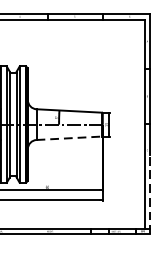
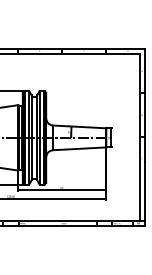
line: (69, 137) -> (79, 148), dashed -> solid
line: (150, 193) -> (144, 193), dashed -> solid

